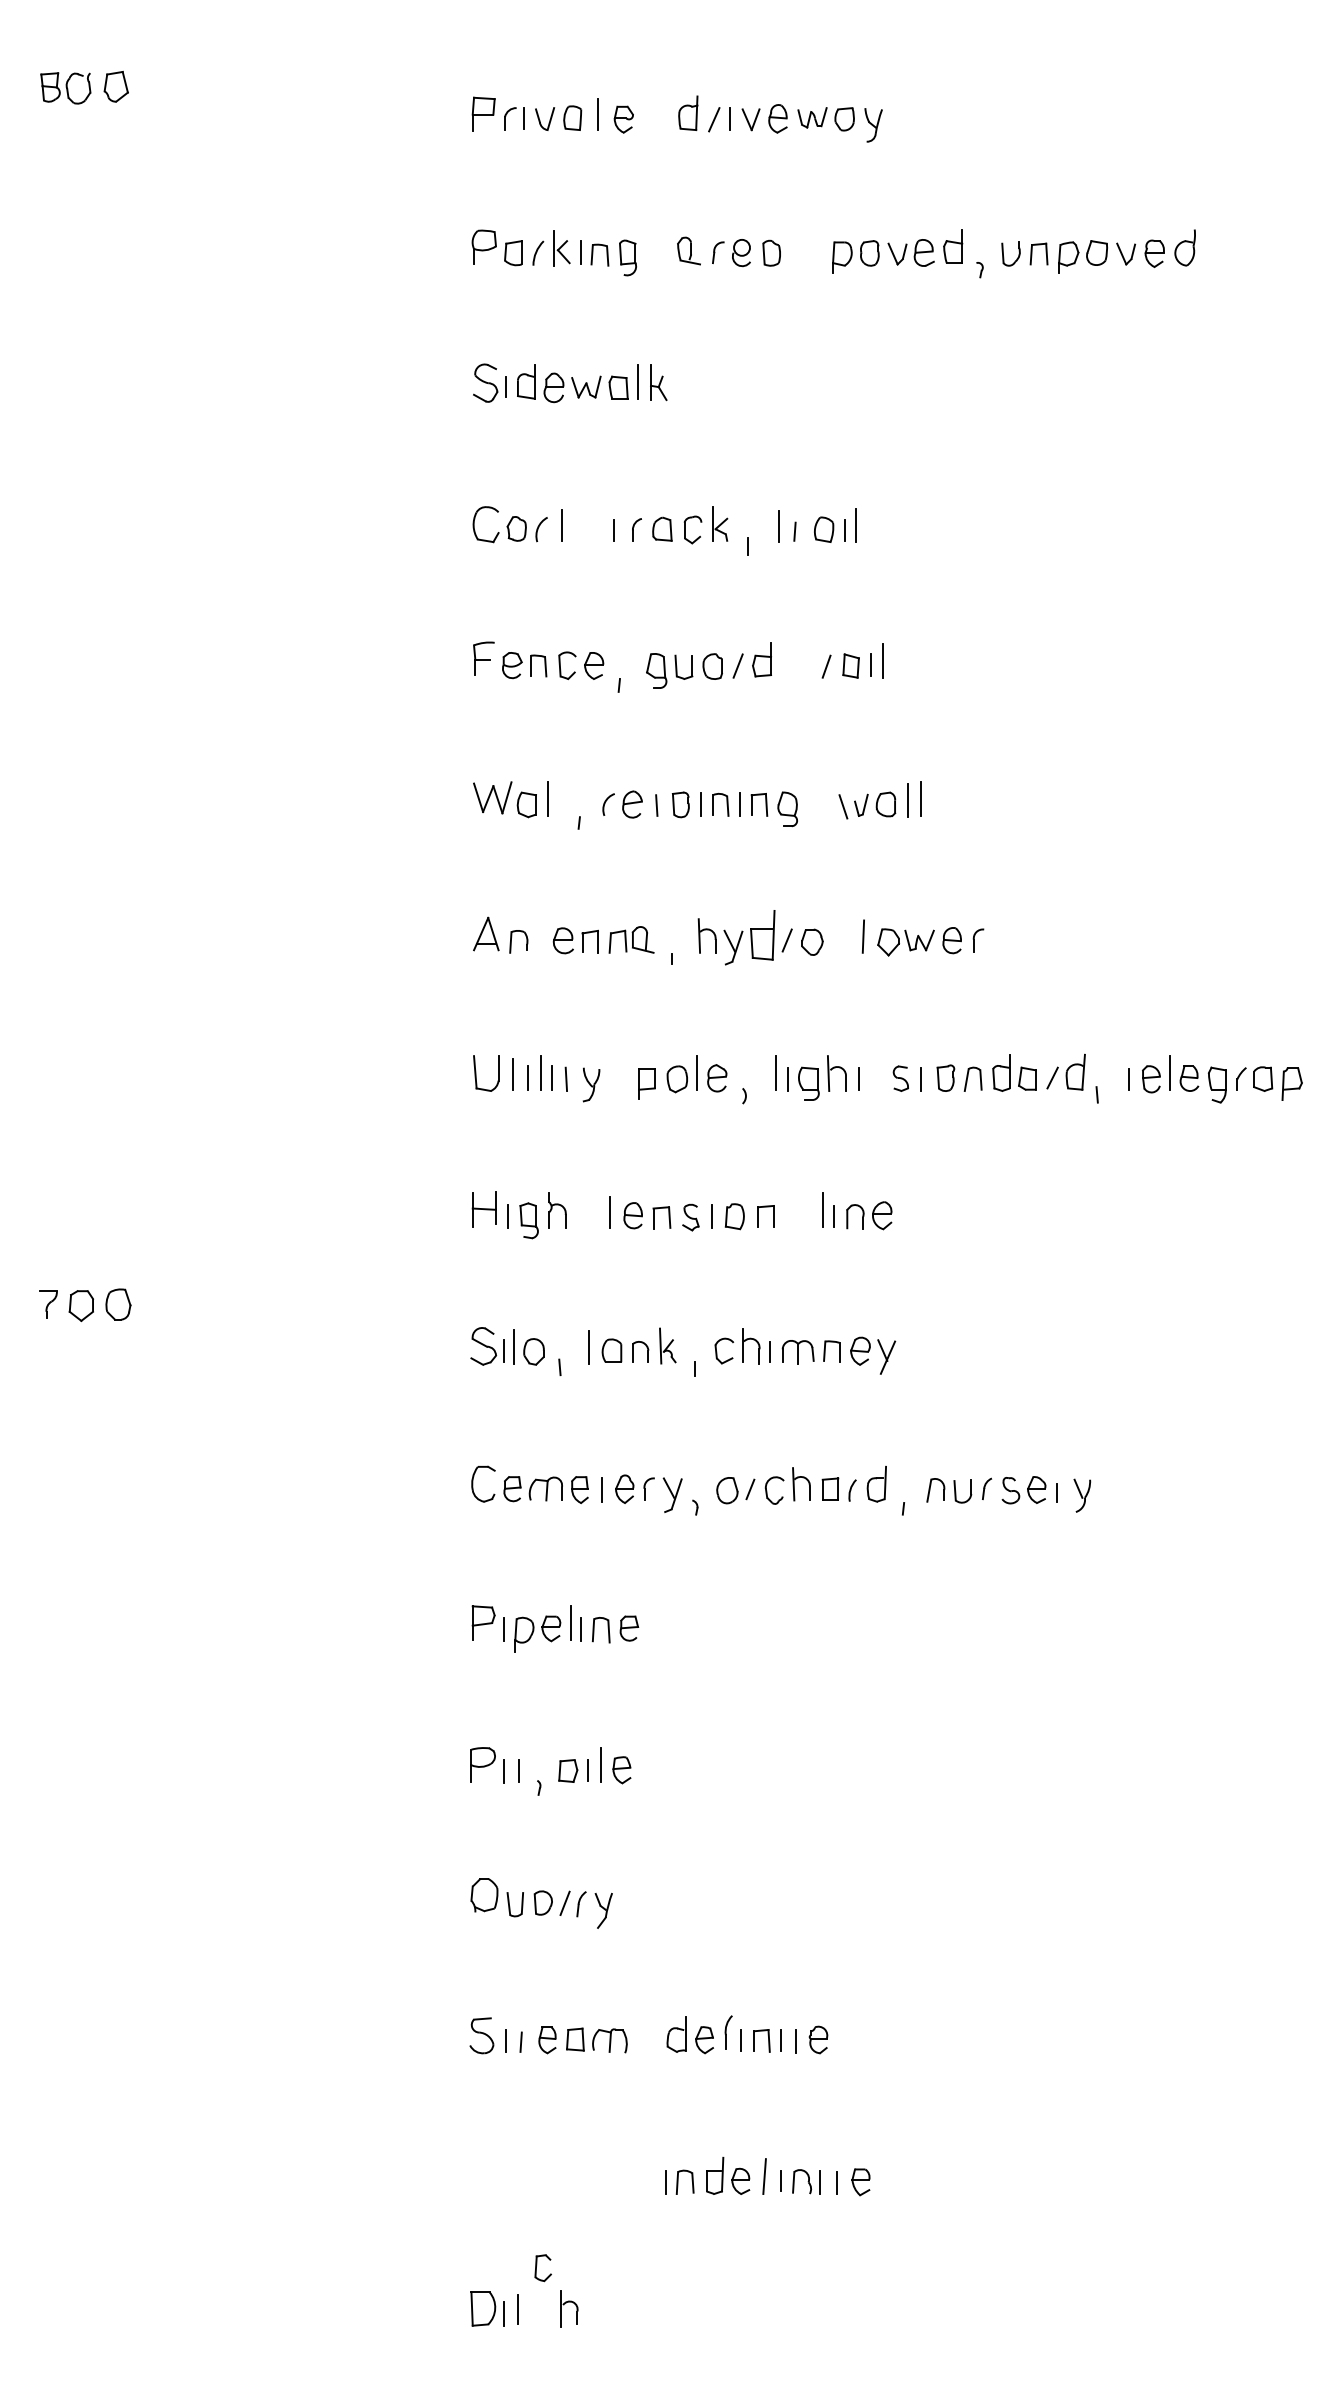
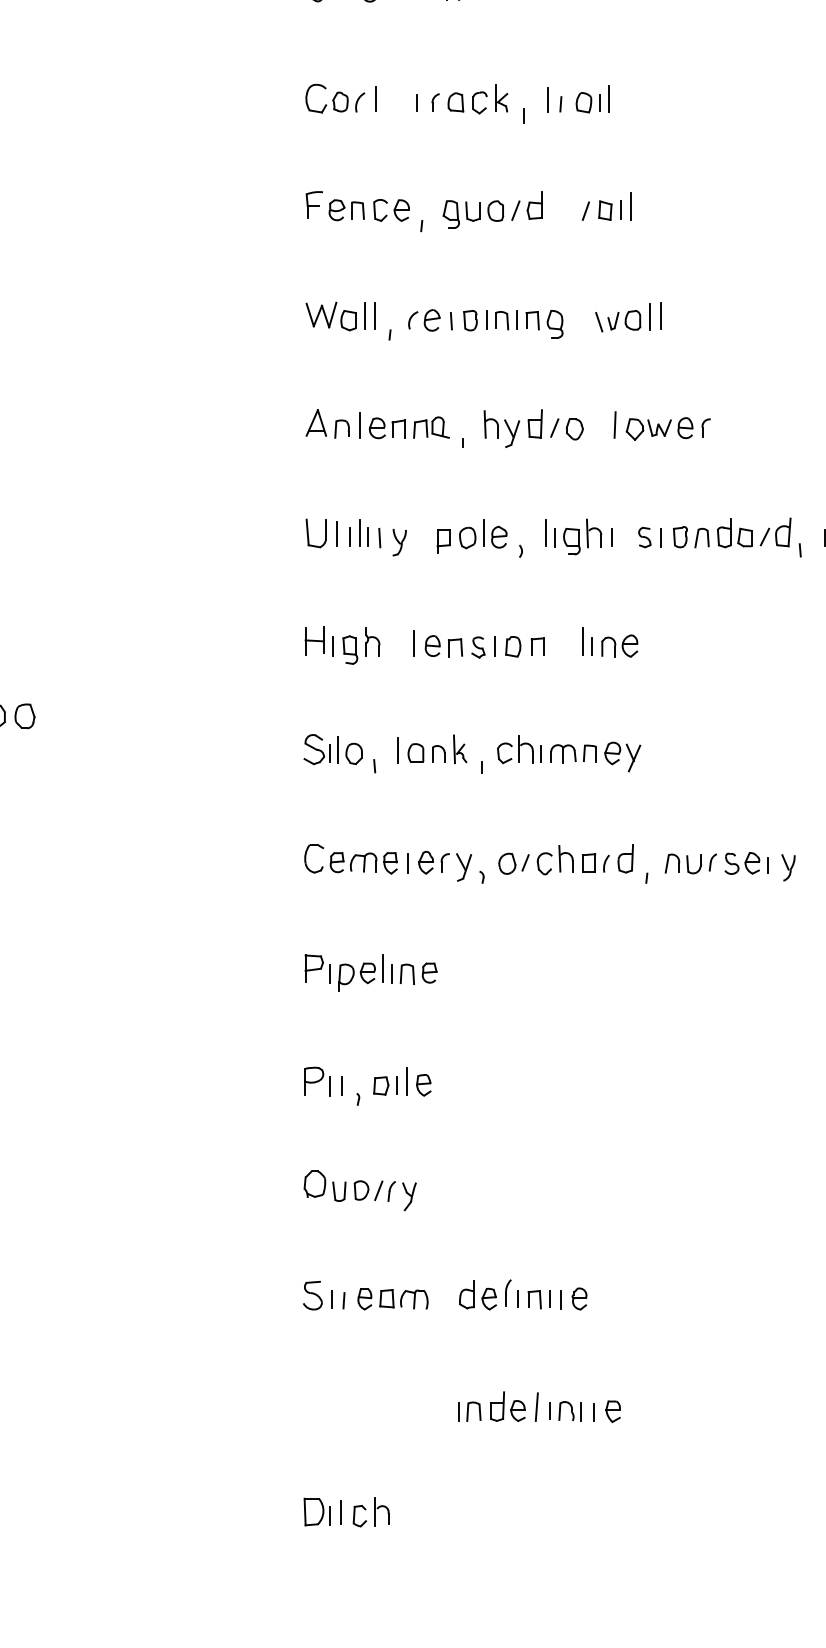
line: (560, 798) -> (375, 315), added
part: (762, 935) -> (535, 424), size x0.71
line: (541, 936) -> (360, 424), added
part: (542, 2268) -> (359, 1516), moved

